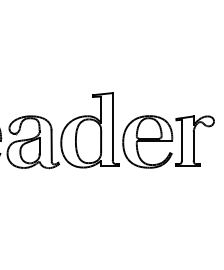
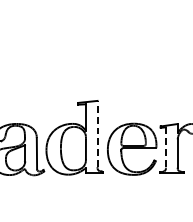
line: (112, 126) -> (97, 134), solid -> dashed
line: (181, 140) -> (165, 147), solid -> dashed

